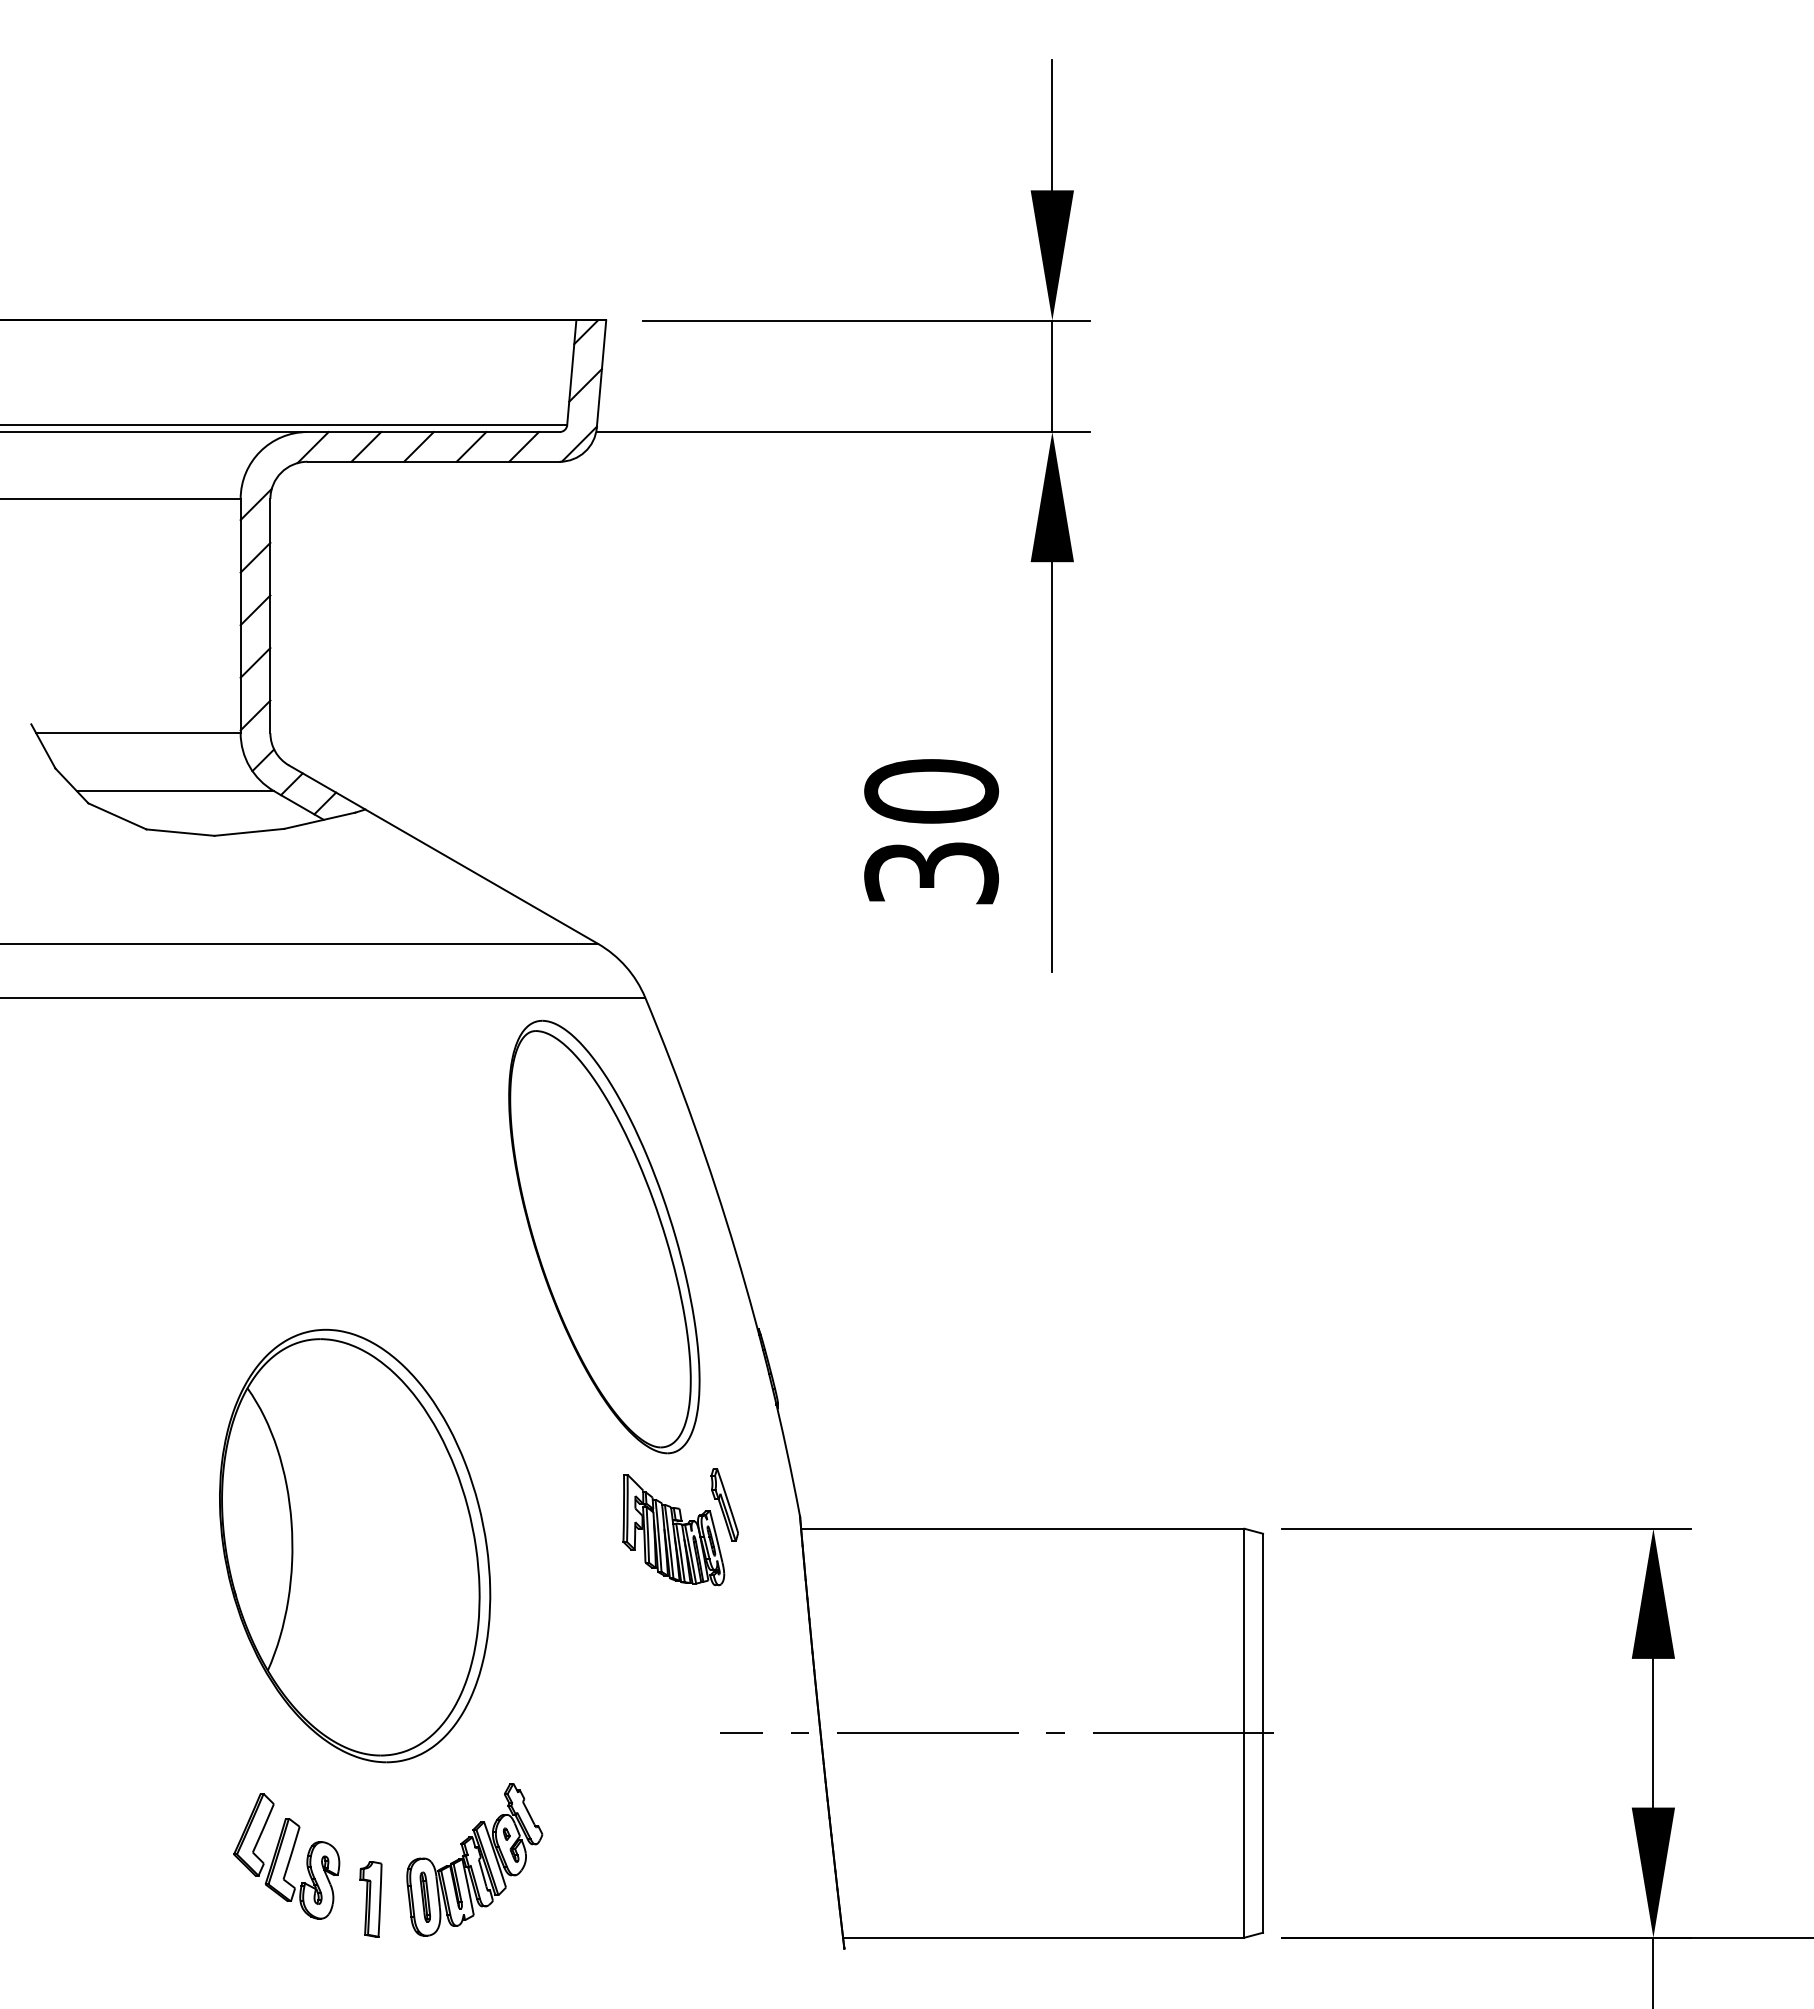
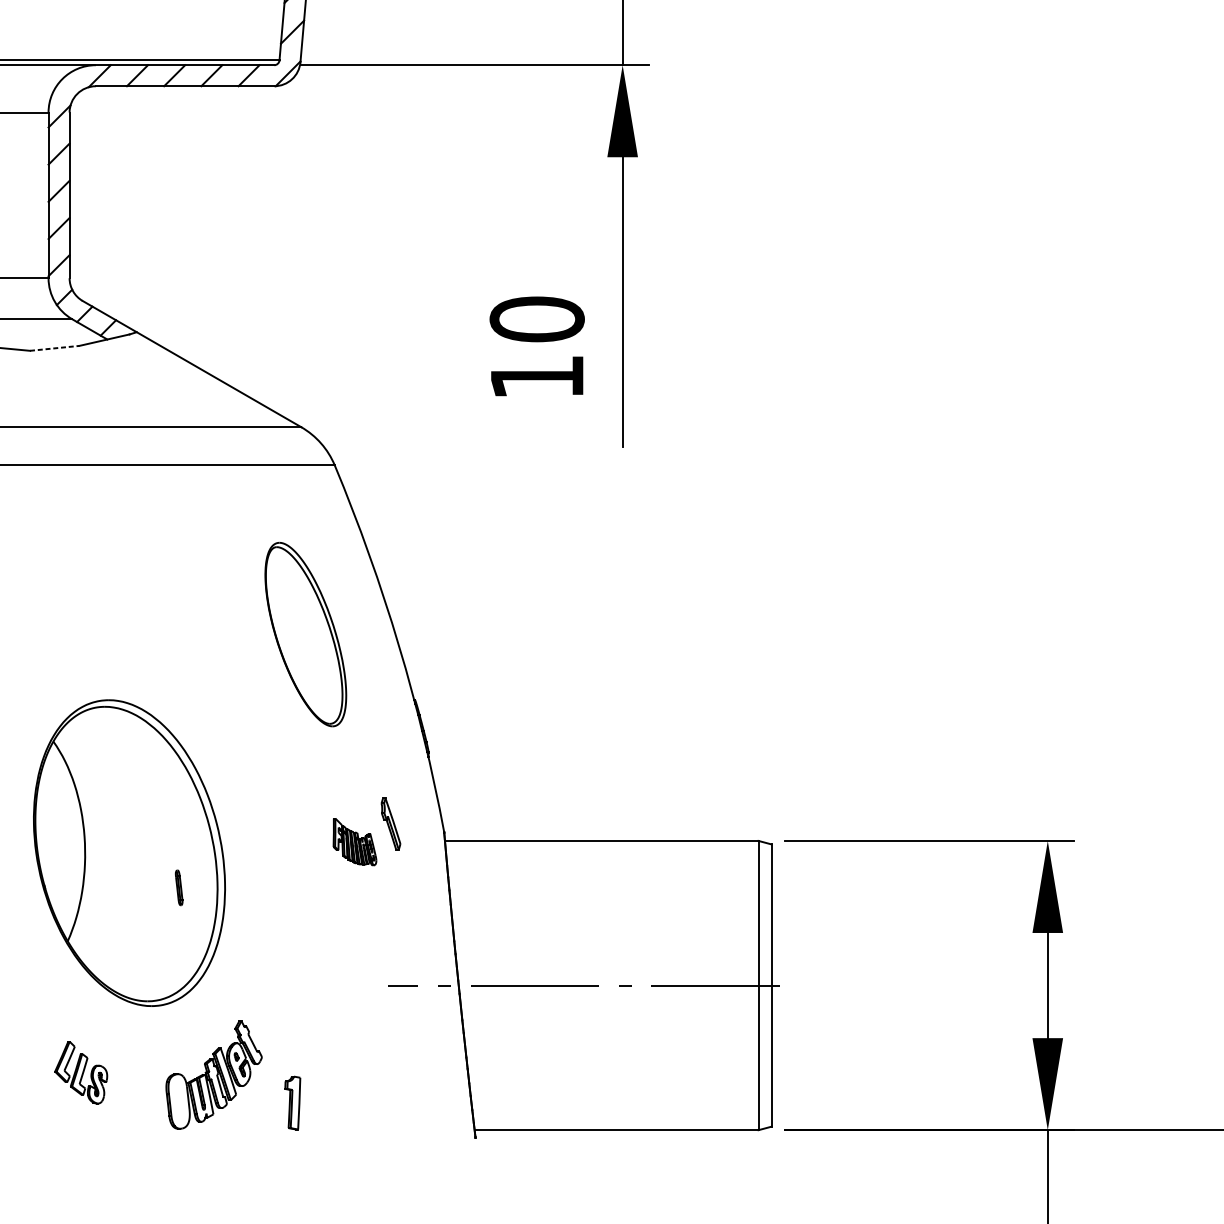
line: (249, 832) -> (54, 348), solid -> dashed
text: (931, 873) -> (537, 377), 30 -> 10
part: (604, 1236) -> (305, 634), size x0.6
part: (673, 1530) -> (354, 842), size x0.6
part: (286, 1856) -> (80, 1072), size x0.7
part: (425, 1896) -> (179, 887), moved
part: (370, 1899) -> (292, 1103), moved

